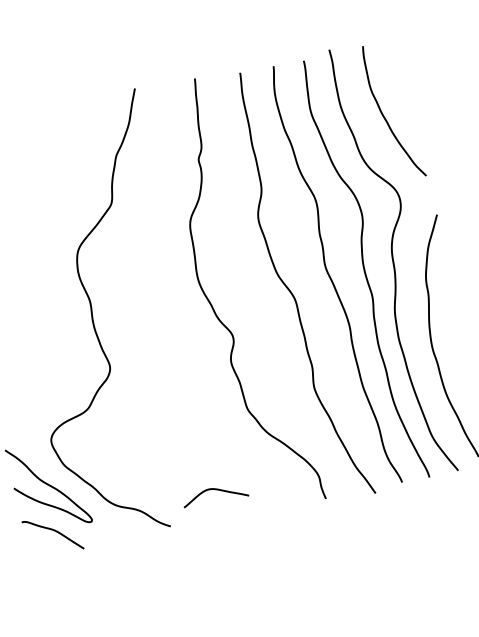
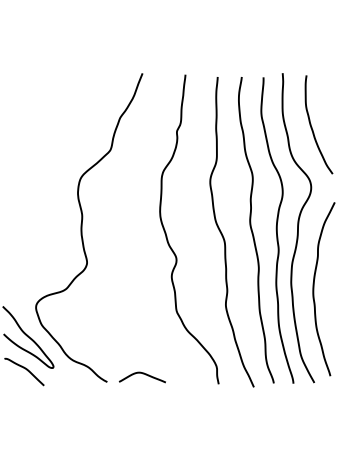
curve: (214, 490) -> (142, 374), moved

